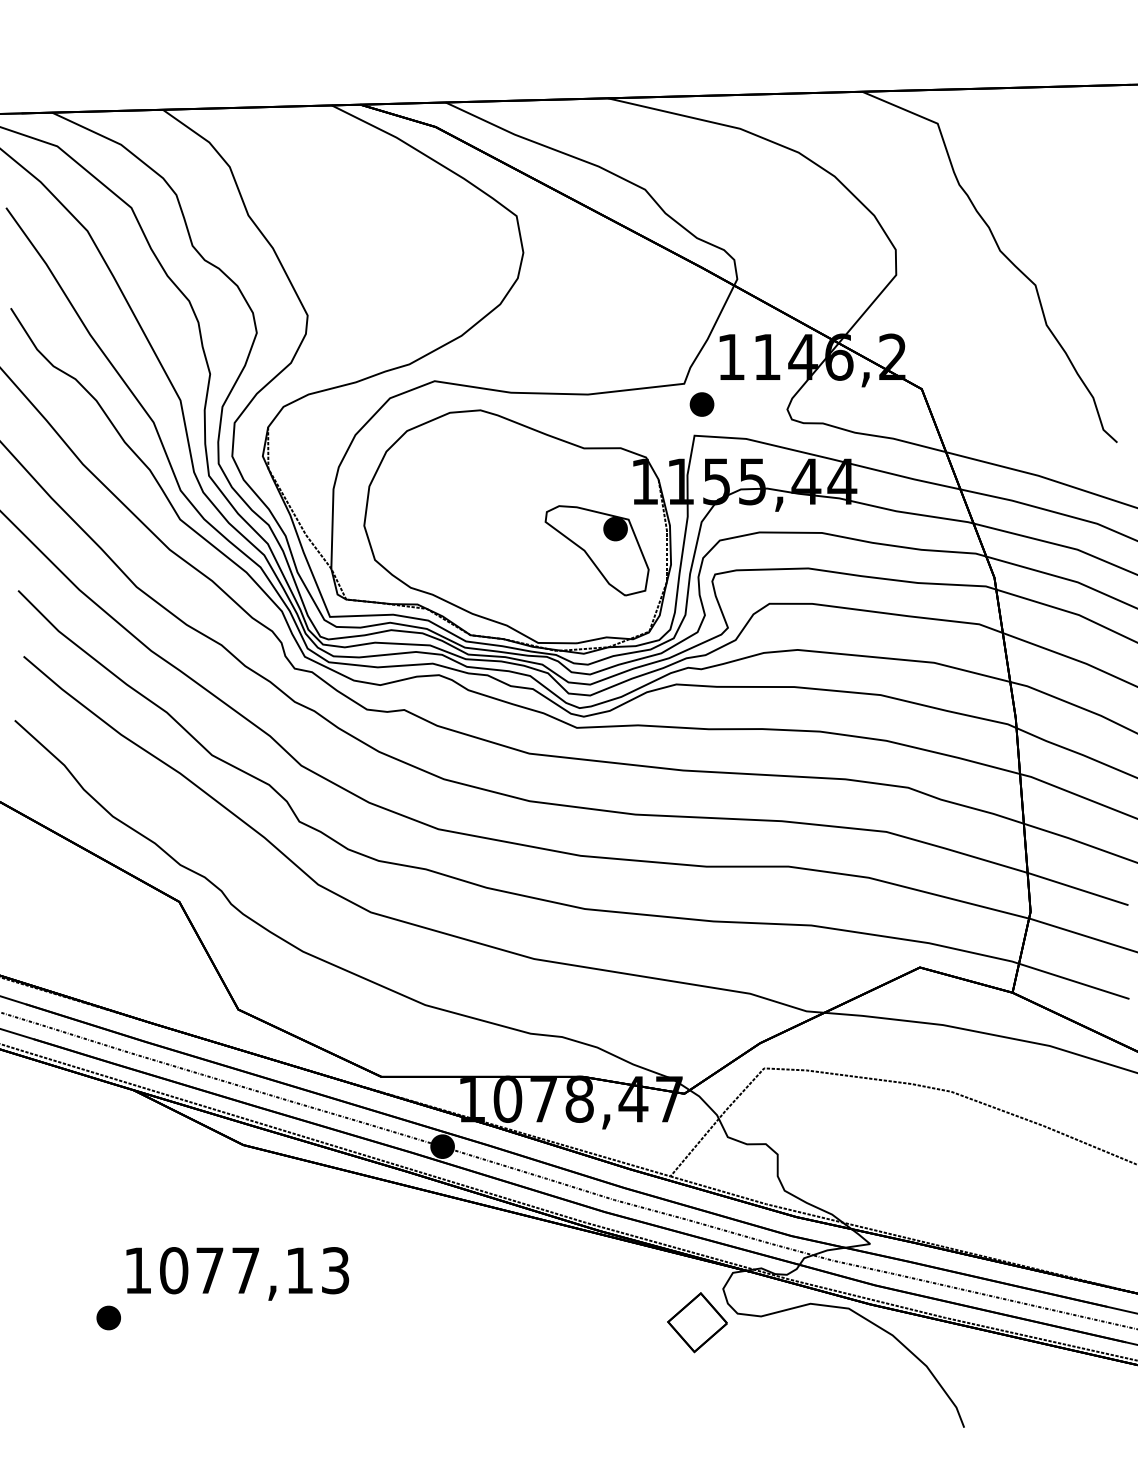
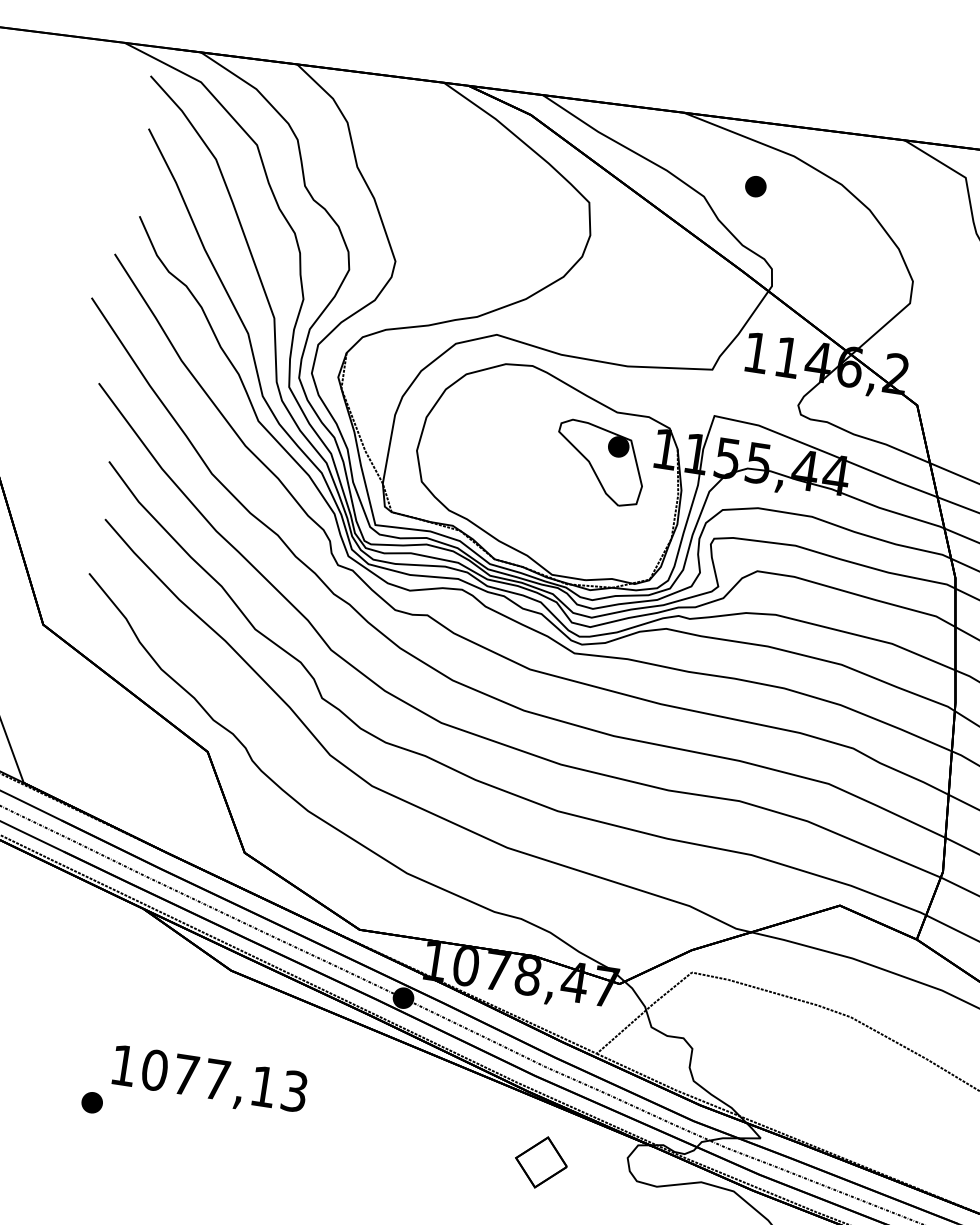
part: (701, 404) -> (755, 186), moved
part: (596, 550) -> (599, 462), moved
part: (697, 1322) -> (541, 1162), moved

